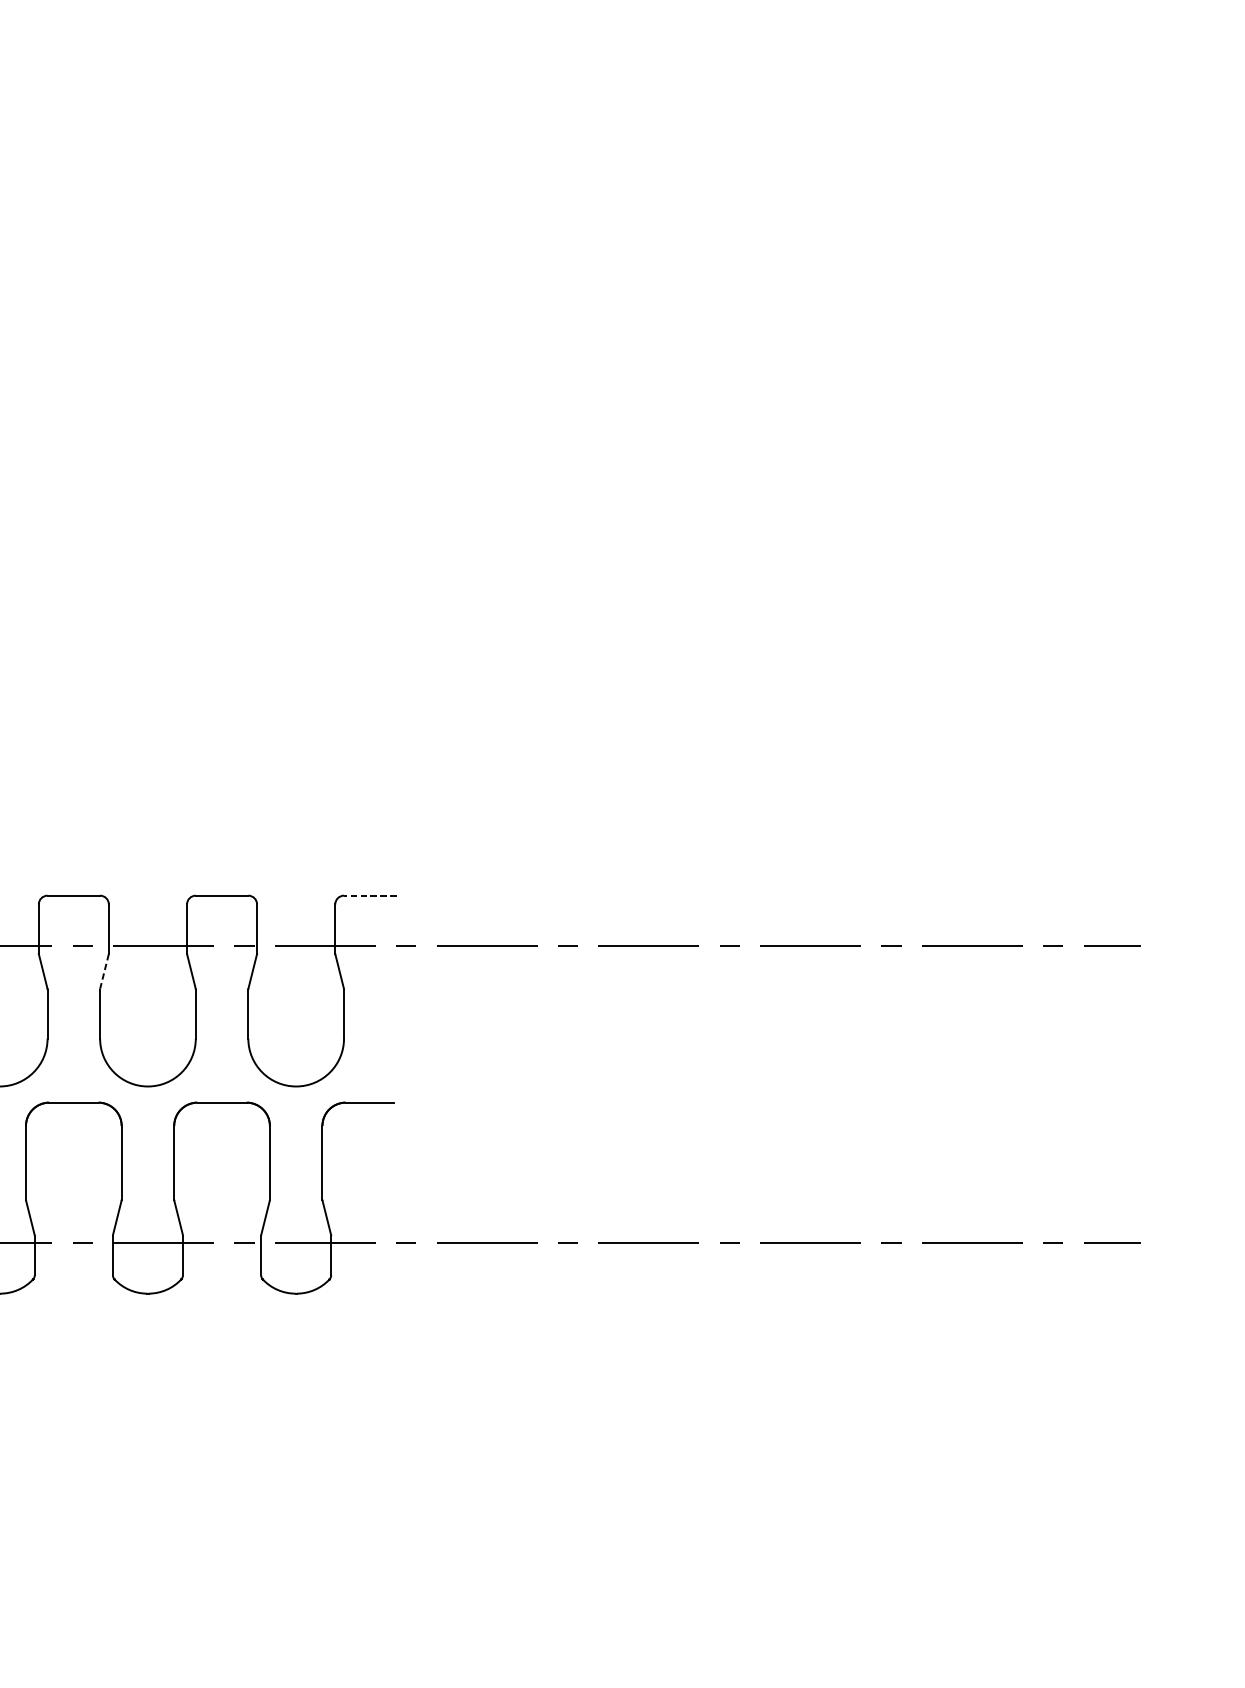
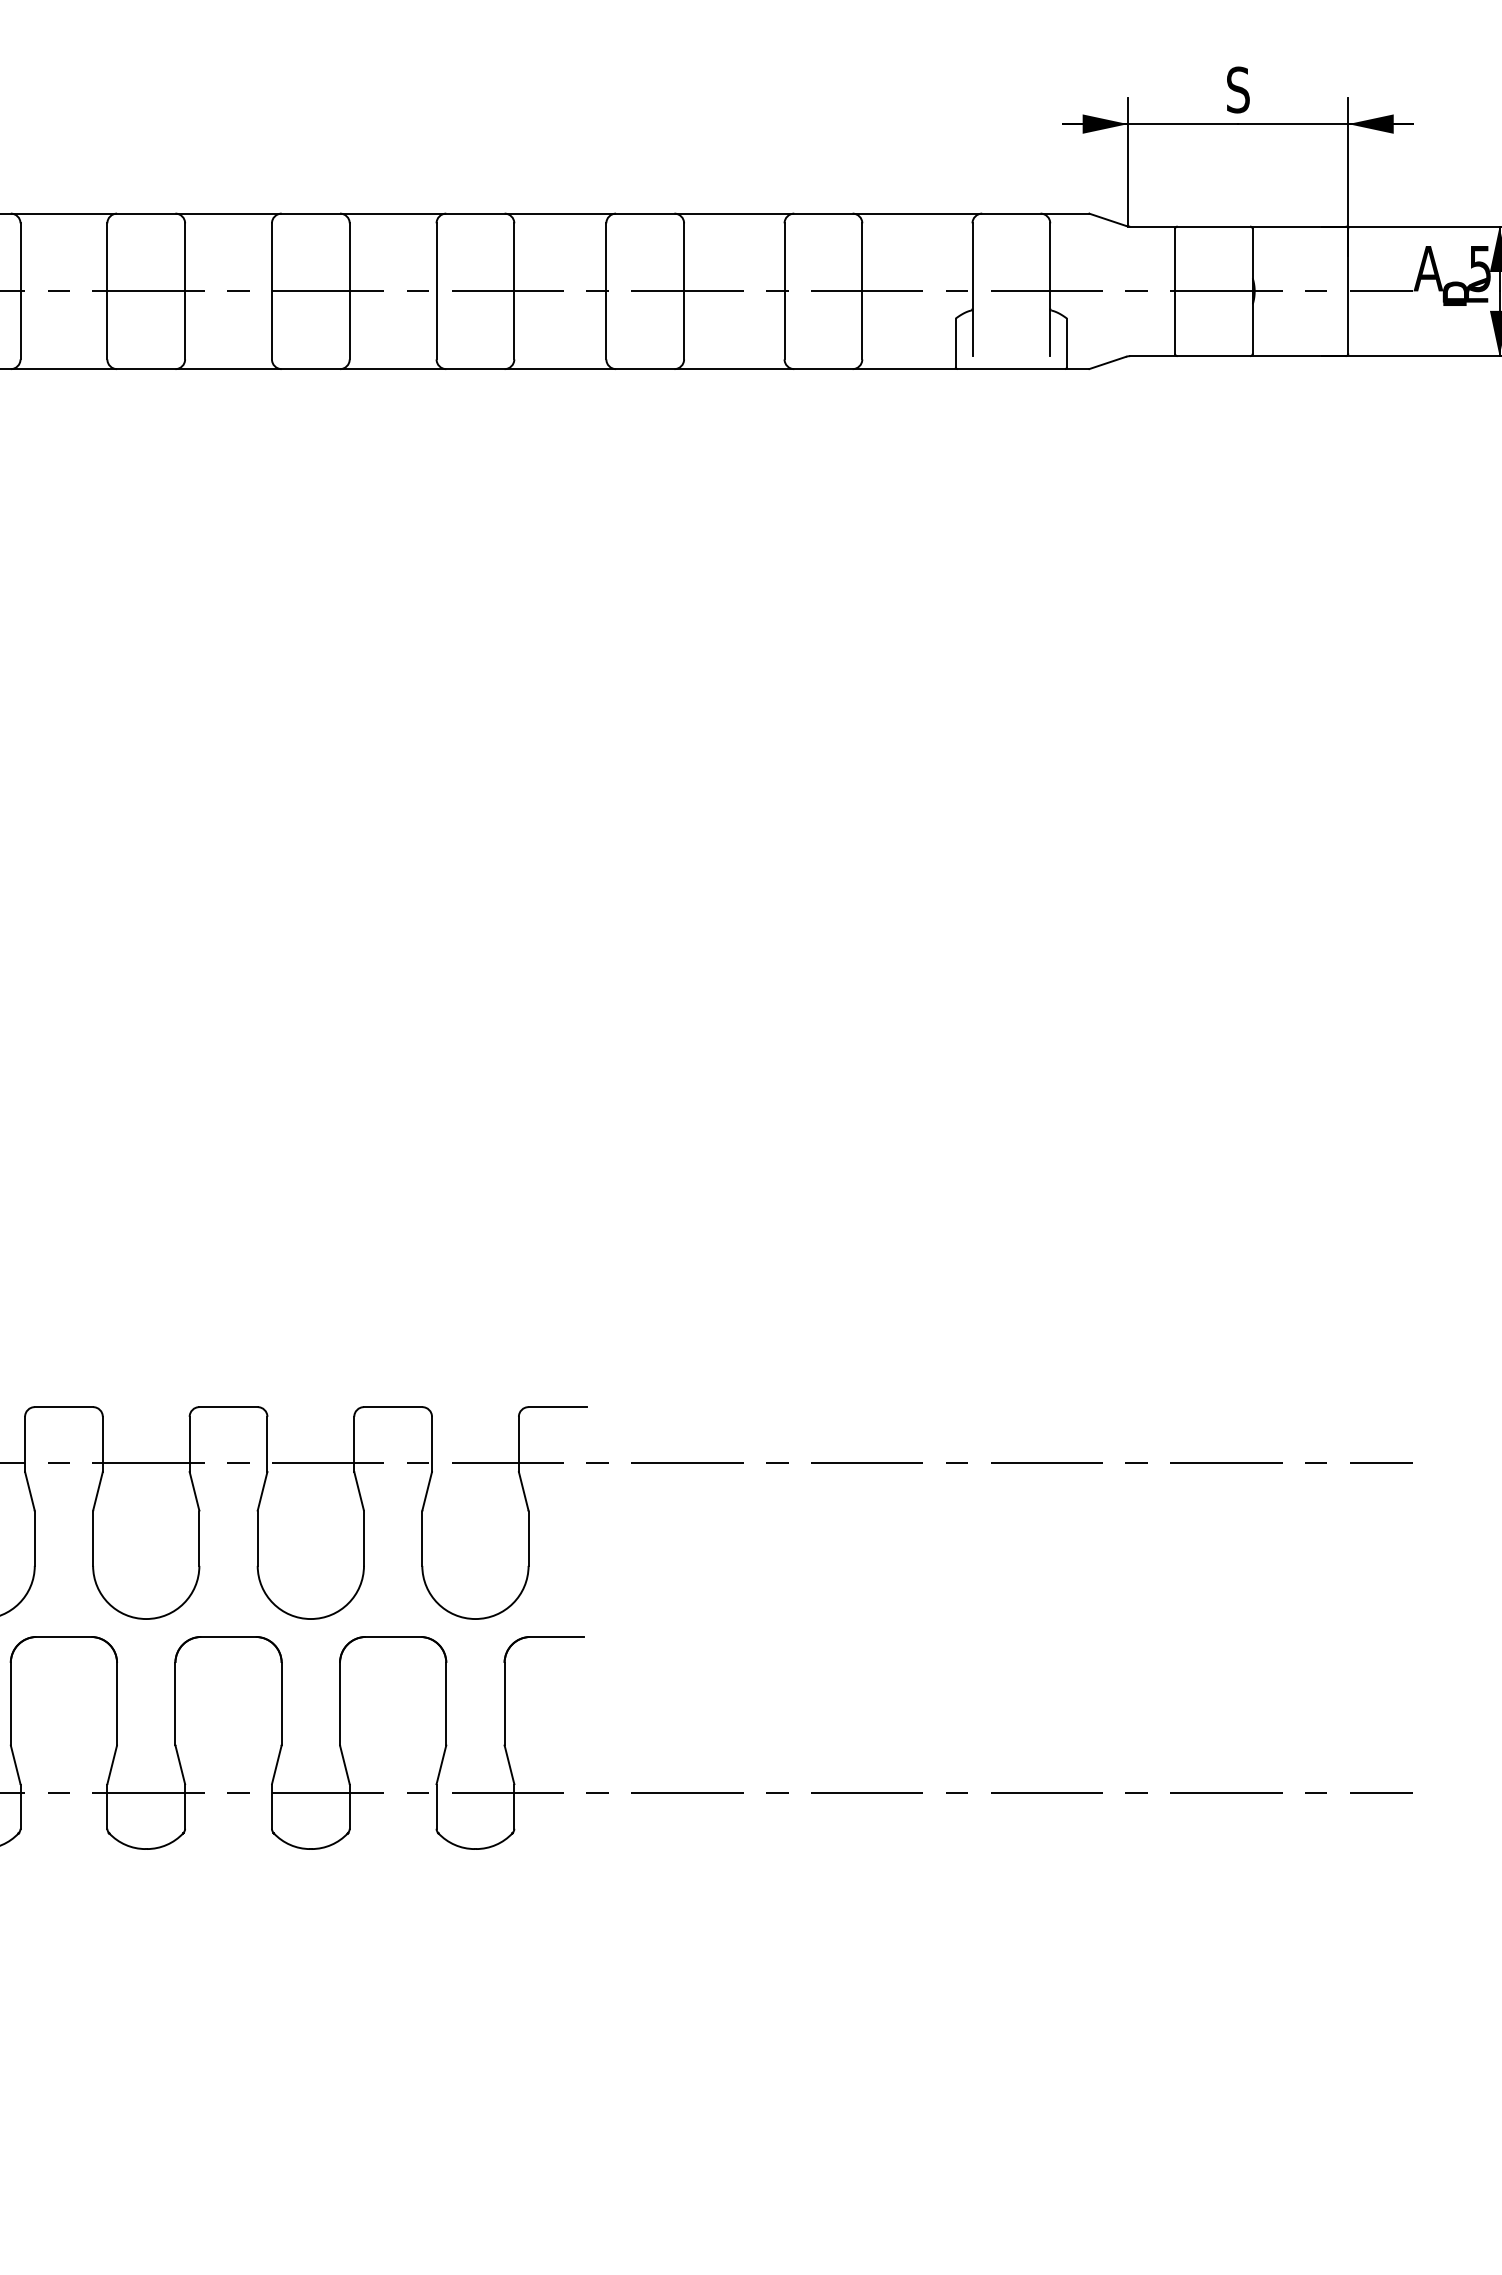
line: (370, 896) -> (557, 1407), dashed -> solid
line: (104, 971) -> (262, 1491), dashed -> solid

